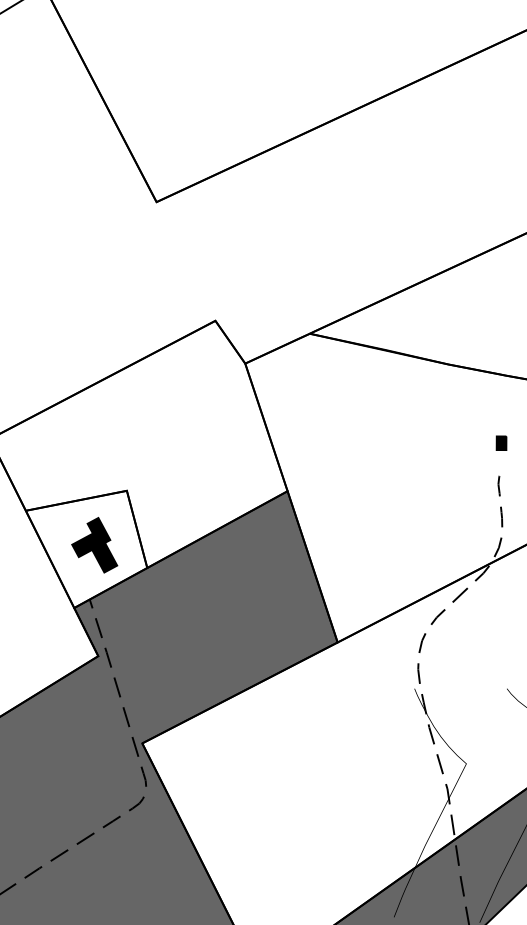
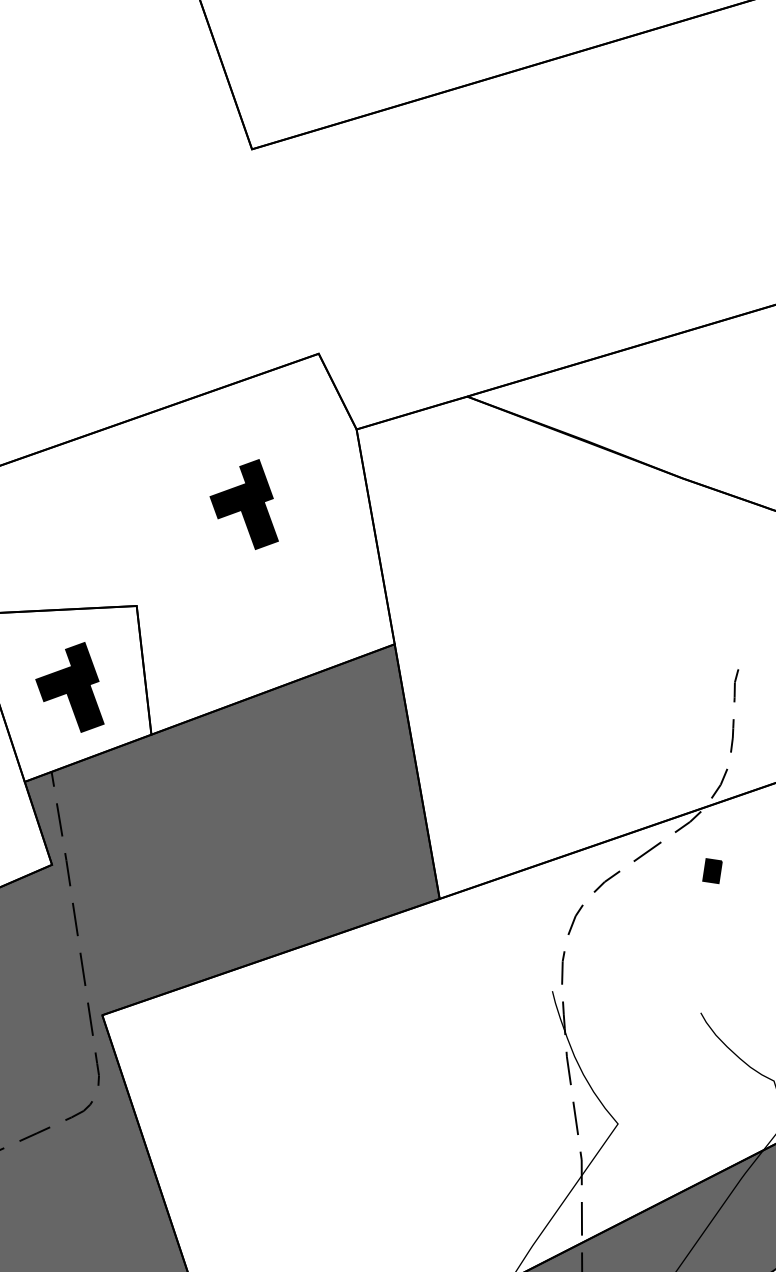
part: (184, 418) -> (246, 503), added
part: (501, 442) -> (712, 869), moved

